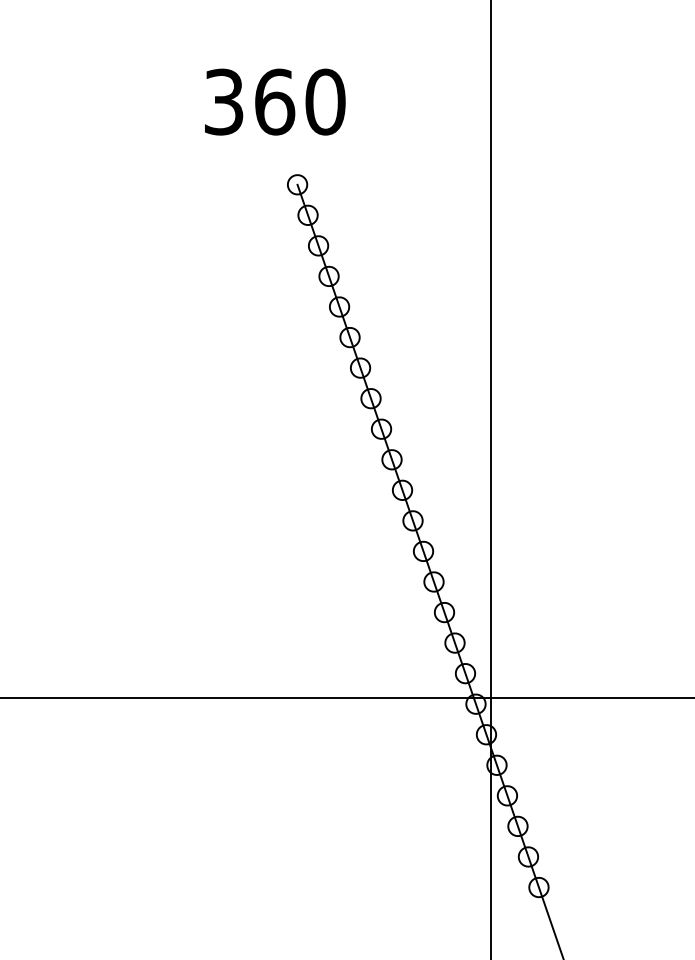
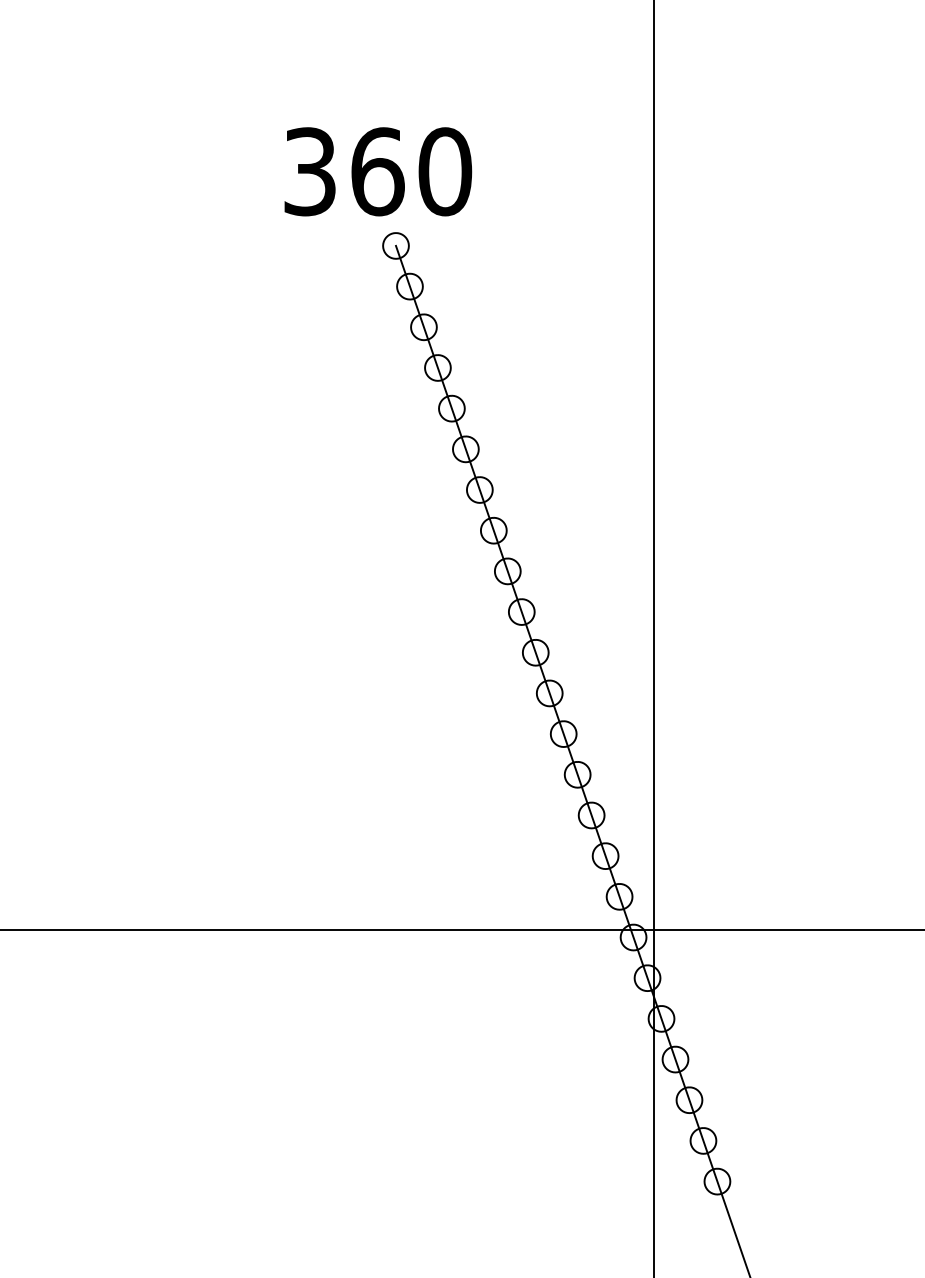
text: (275, 101) -> (378, 170), moved

